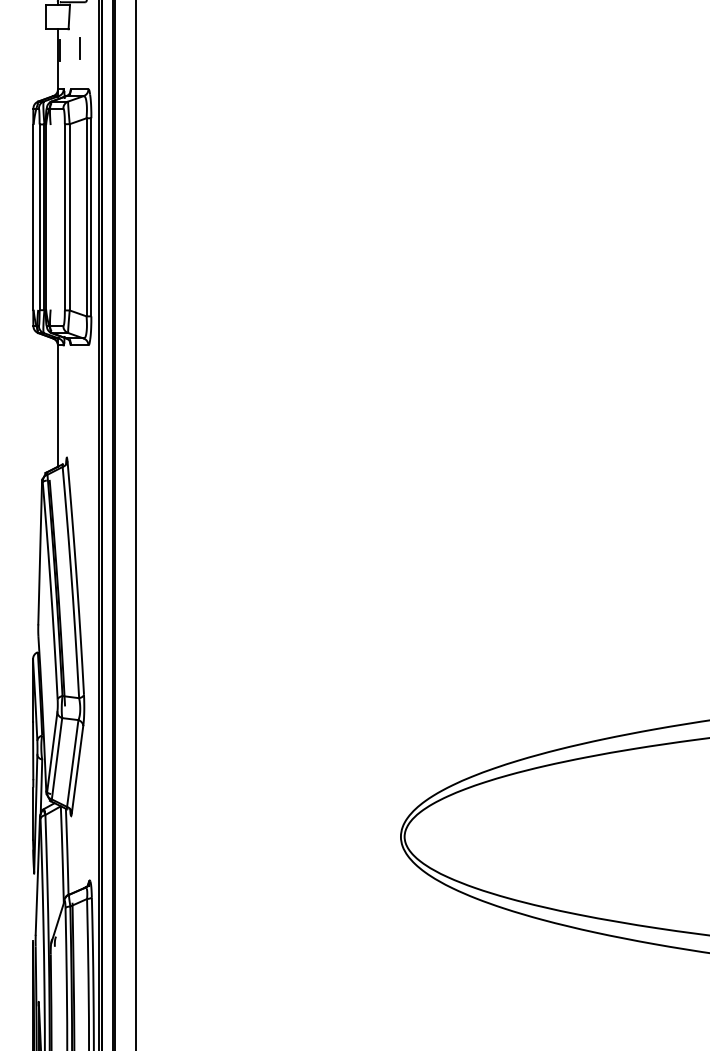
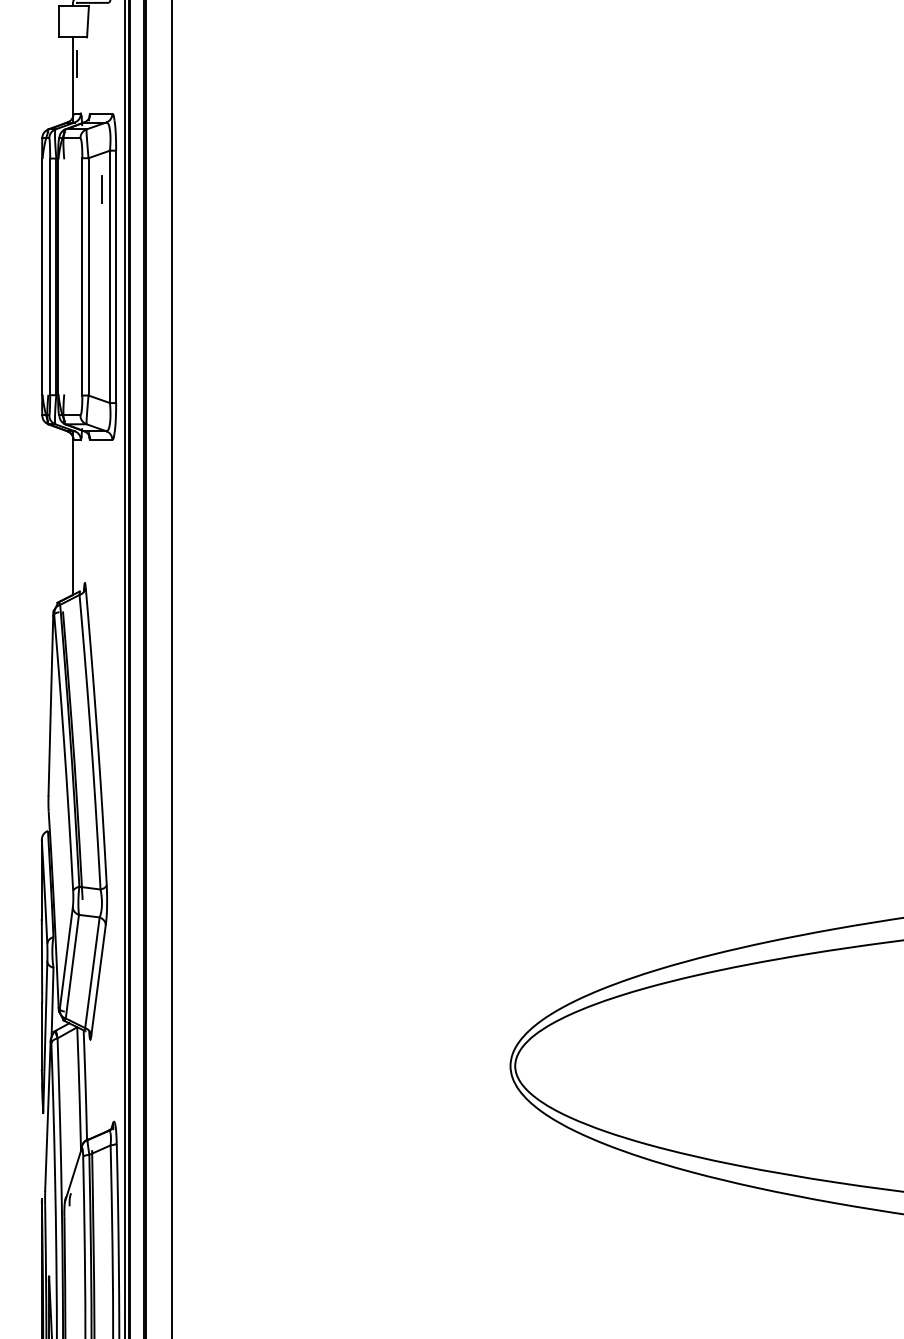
line: (79, 49) -> (101, 189), moved

